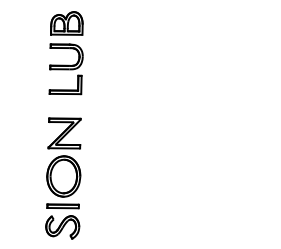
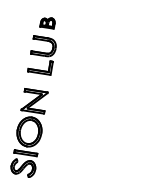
part: (66, 23) -> (47, 22), size x0.6

